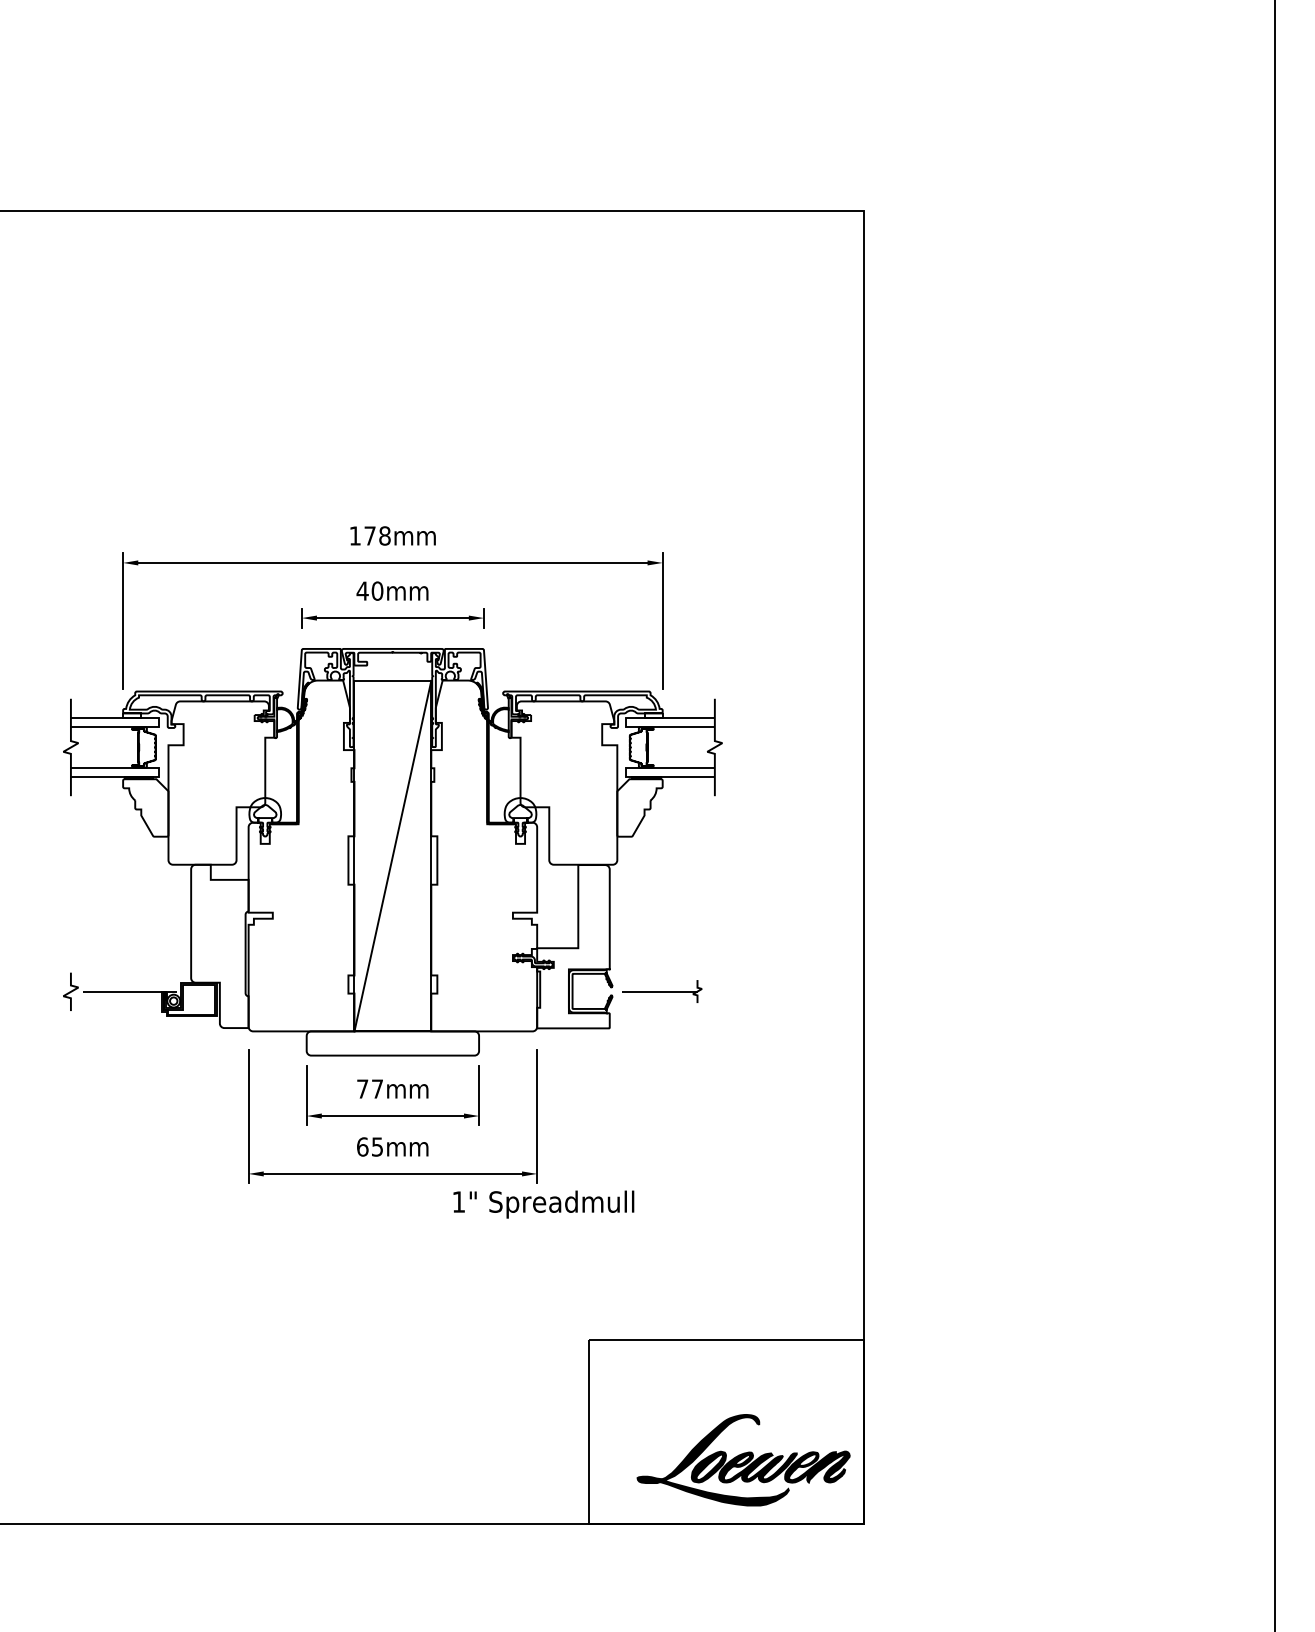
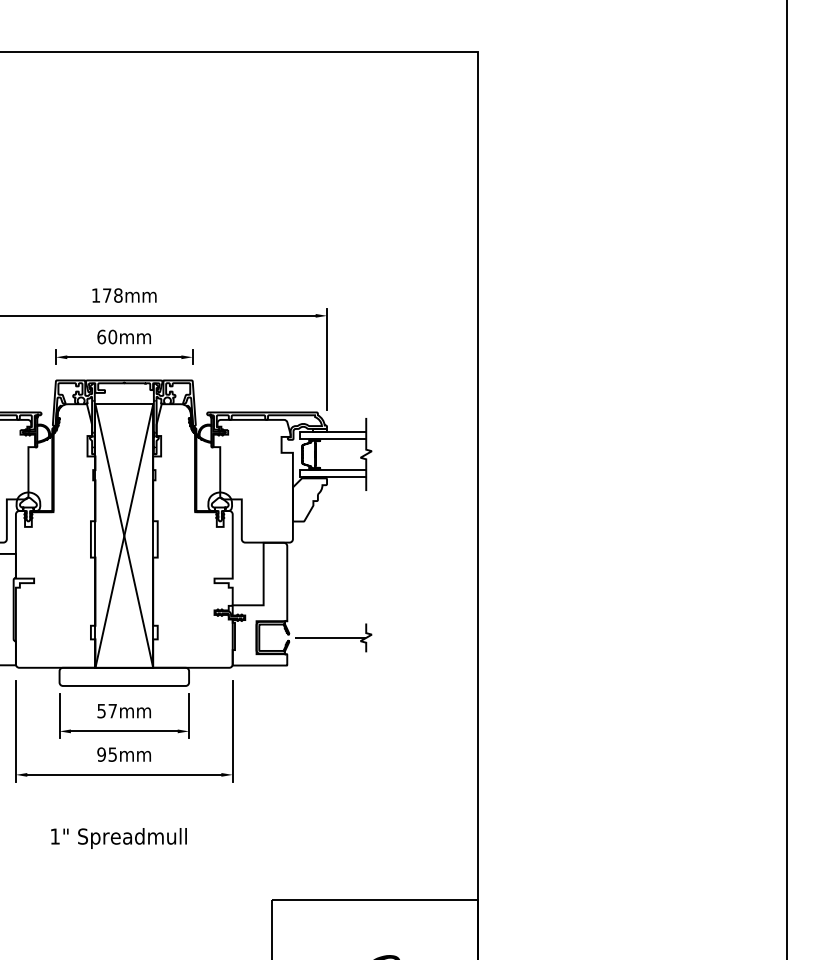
text: (362, 590) -> (101, 336), 40mm -> 60mm
line: (392, 855) -> (124, 535), added
part: (671, 991) -> (333, 637), size x1.67
text: (362, 1088) -> (101, 710), 77mm -> 57mm
text: (362, 1146) -> (101, 754), 65mm -> 95mm
text: (543, 1204) -> (118, 838), moved

